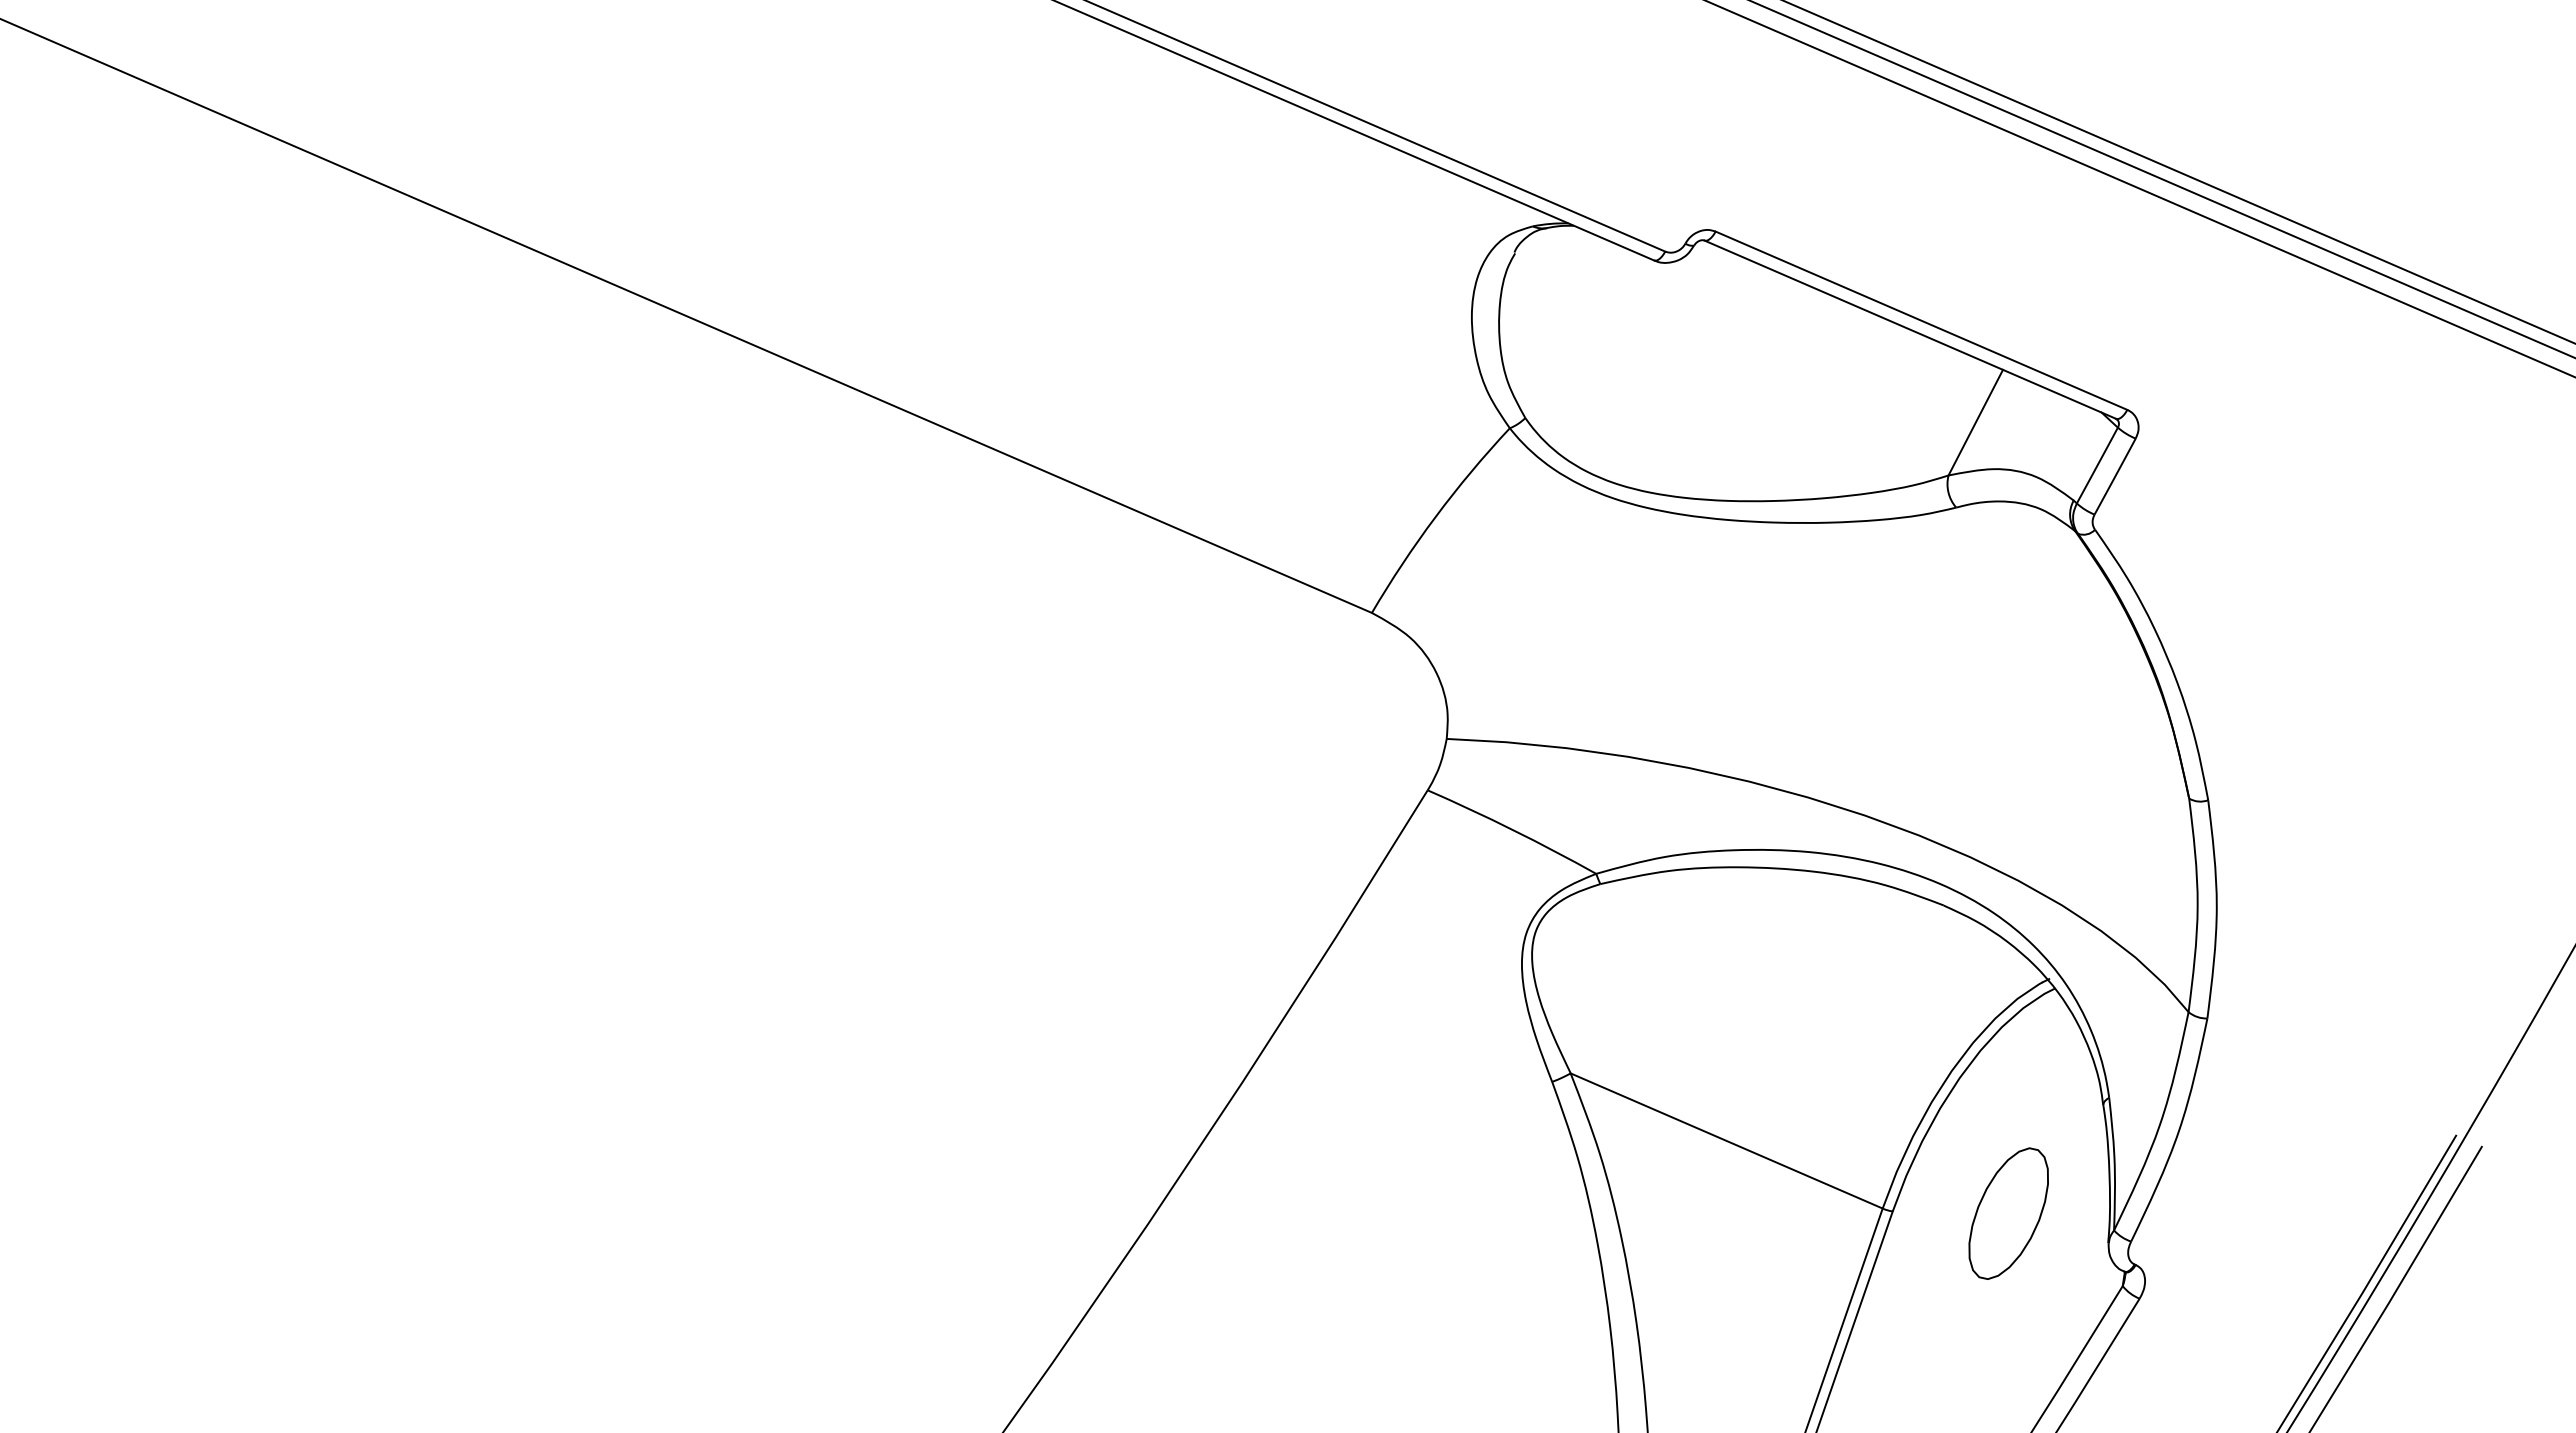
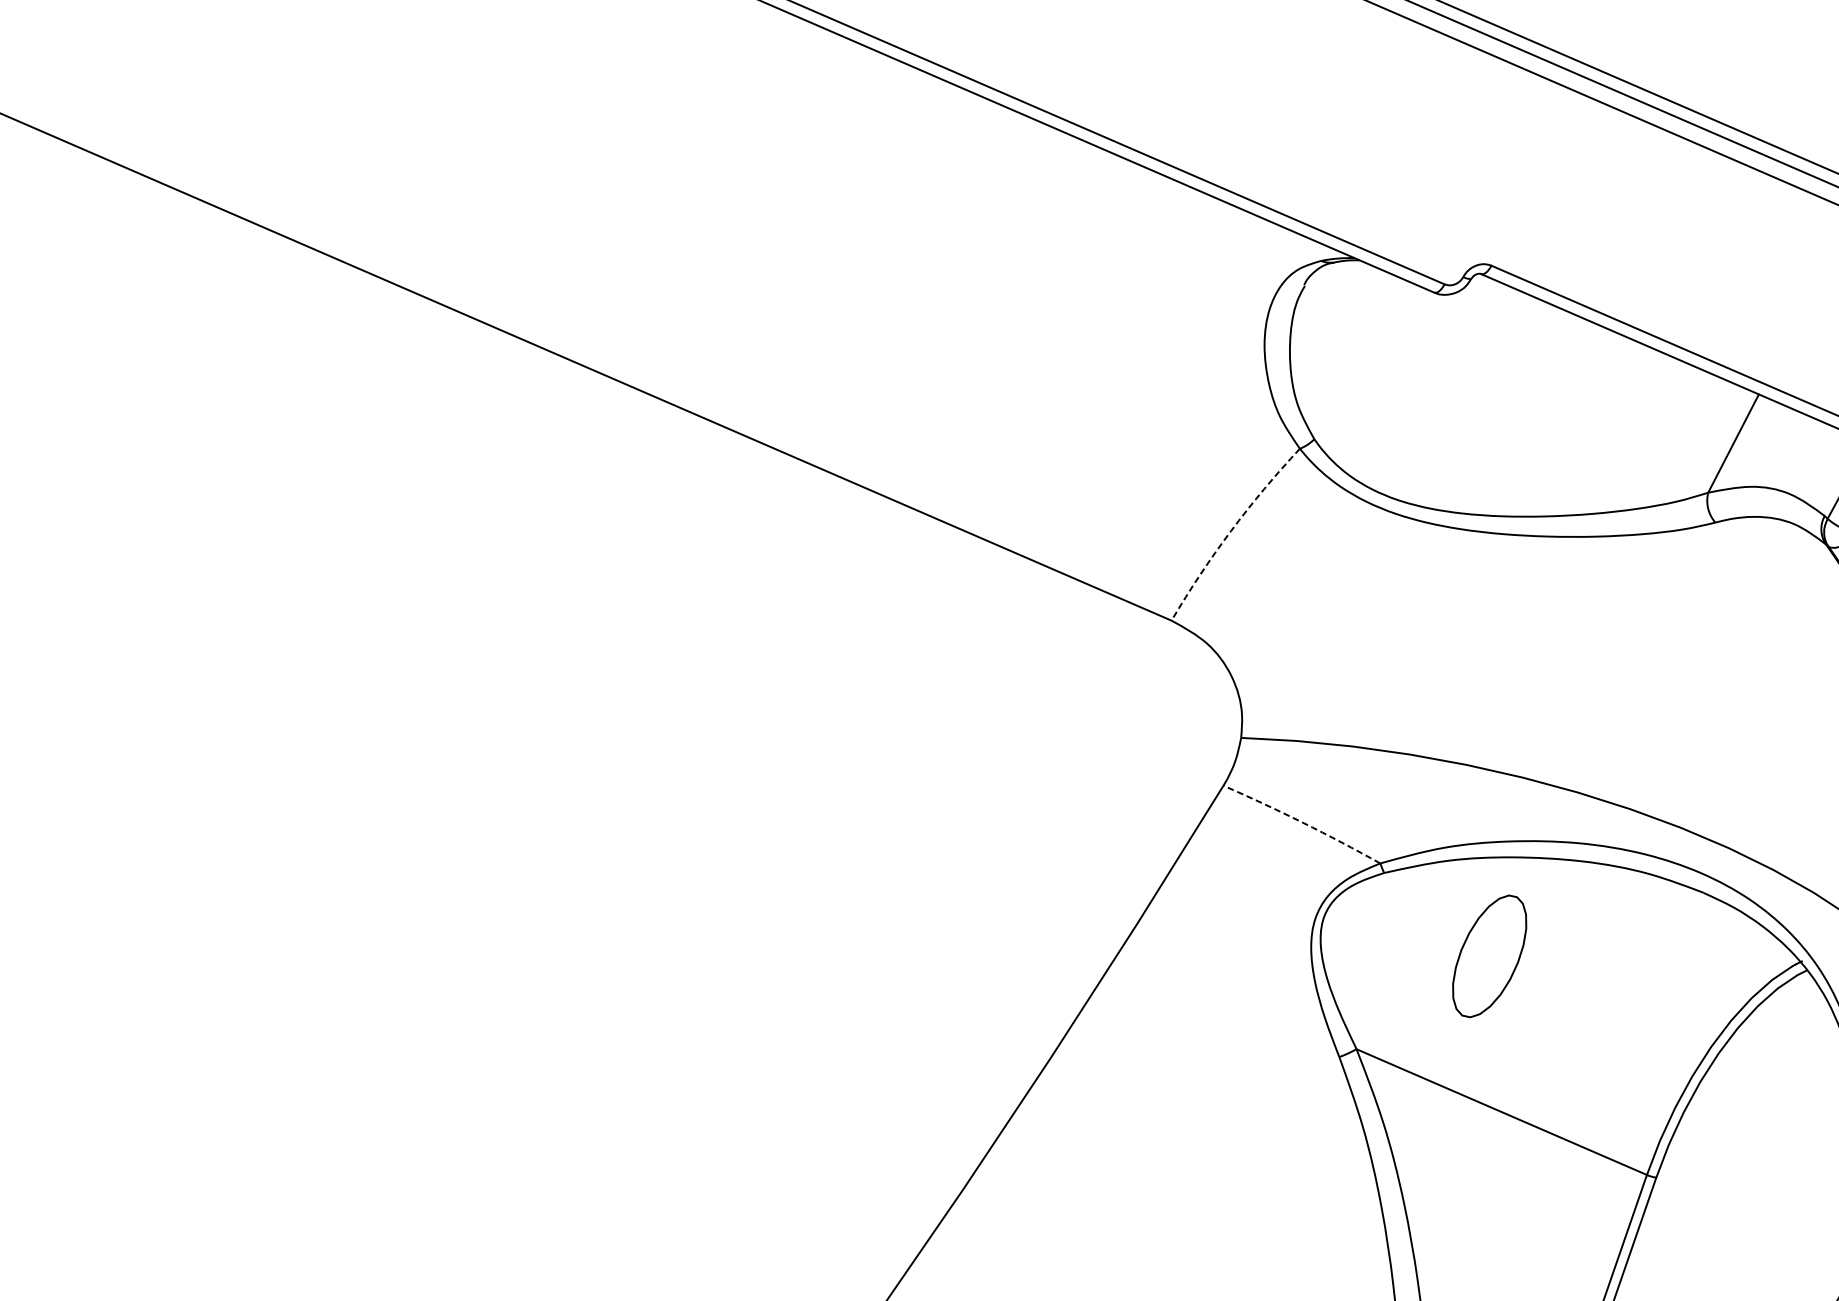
arc: (1435, 516) -> (1230, 530), solid -> dashed
arc: (1512, 830) -> (1302, 823), solid -> dashed
part: (2008, 1213) -> (1489, 956), moved

